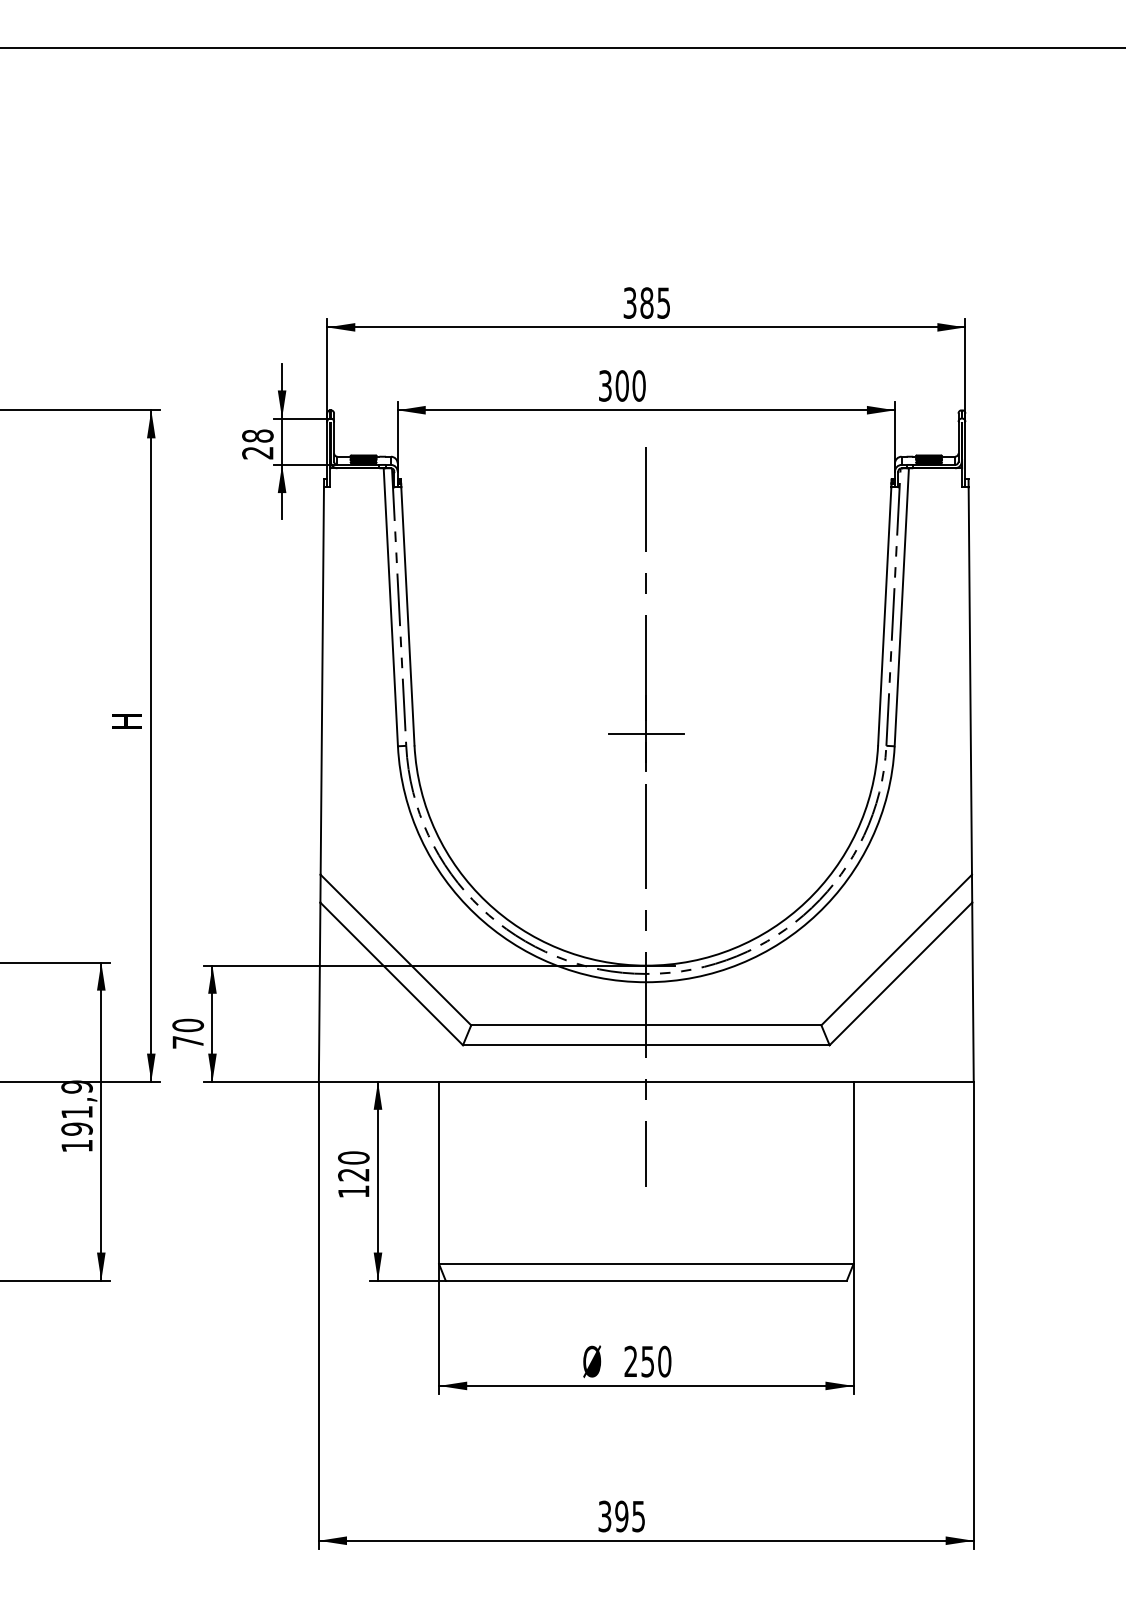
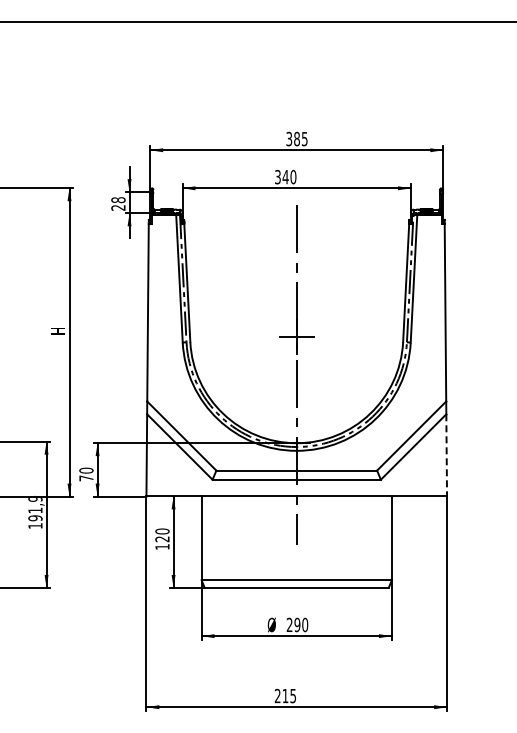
text: (621, 386) -> (285, 177), 300 -> 340
line: (972, 992) -> (446, 455), solid -> dashed
text: (647, 1360) -> (297, 624), 250 -> 290
text: (613, 1515) -> (281, 695), 395 -> 215

